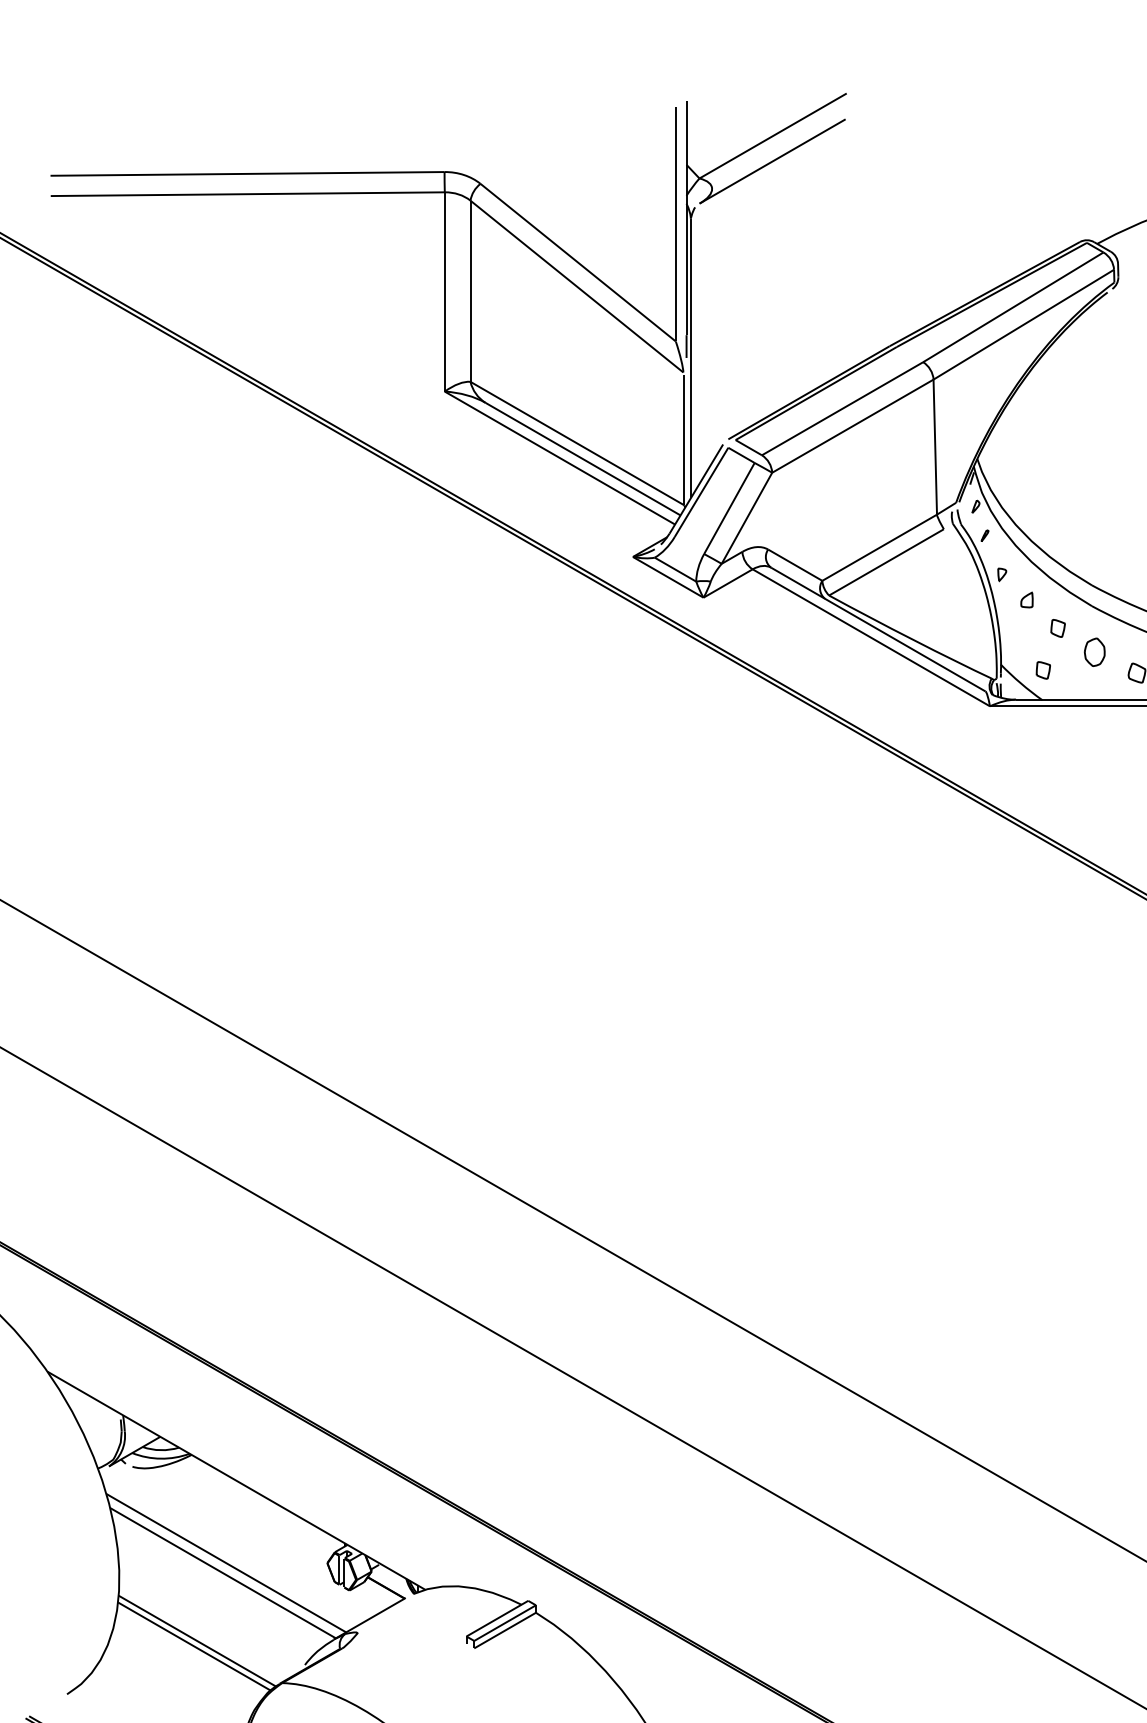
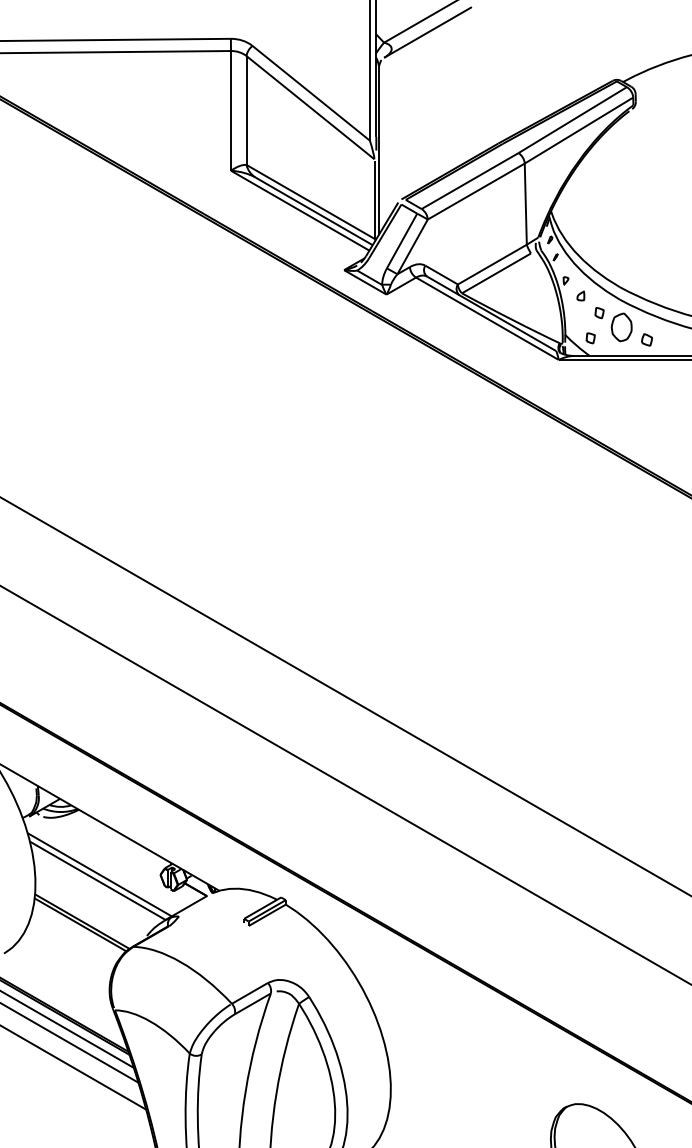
part: (1094, 652) -> (621, 327), size x1.67

